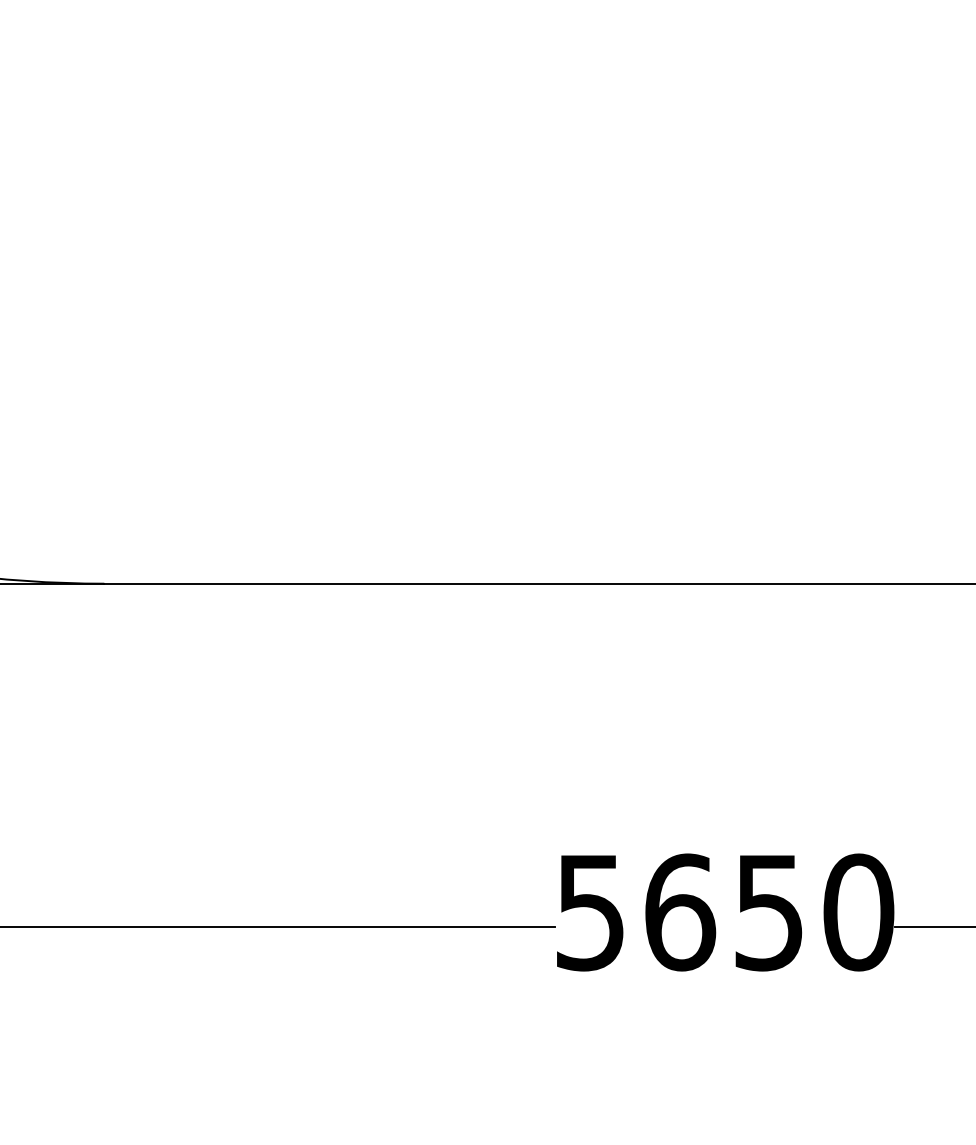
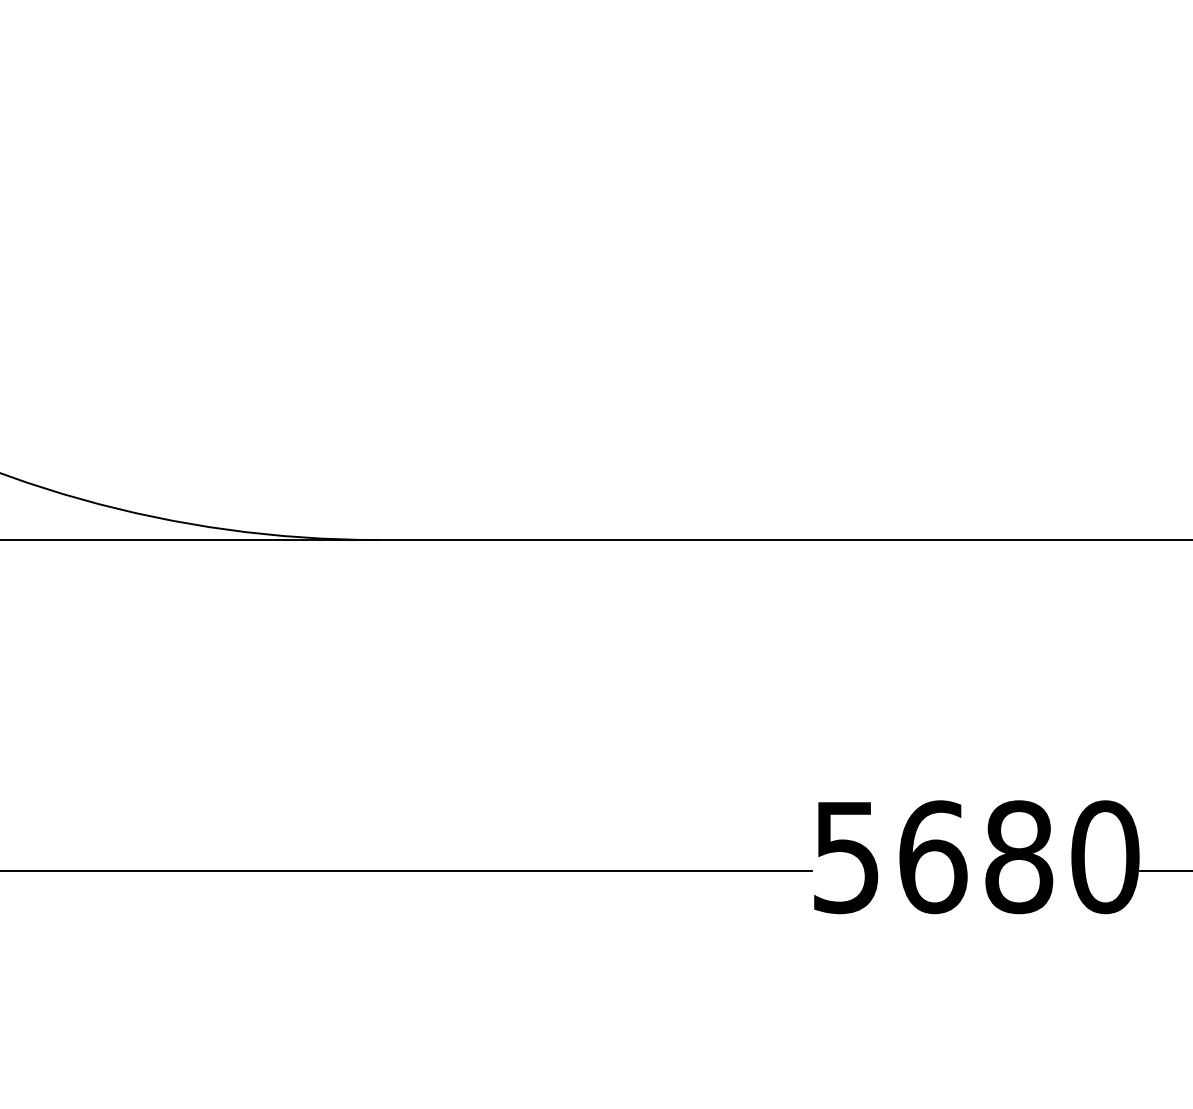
text: (769, 912) -> (1019, 857), 5650 -> 5680

